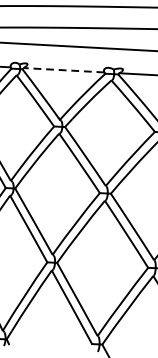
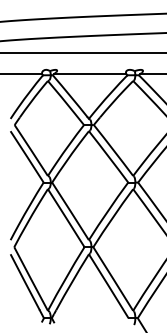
line: (63, 70) -> (89, 74), dashed -> solid

